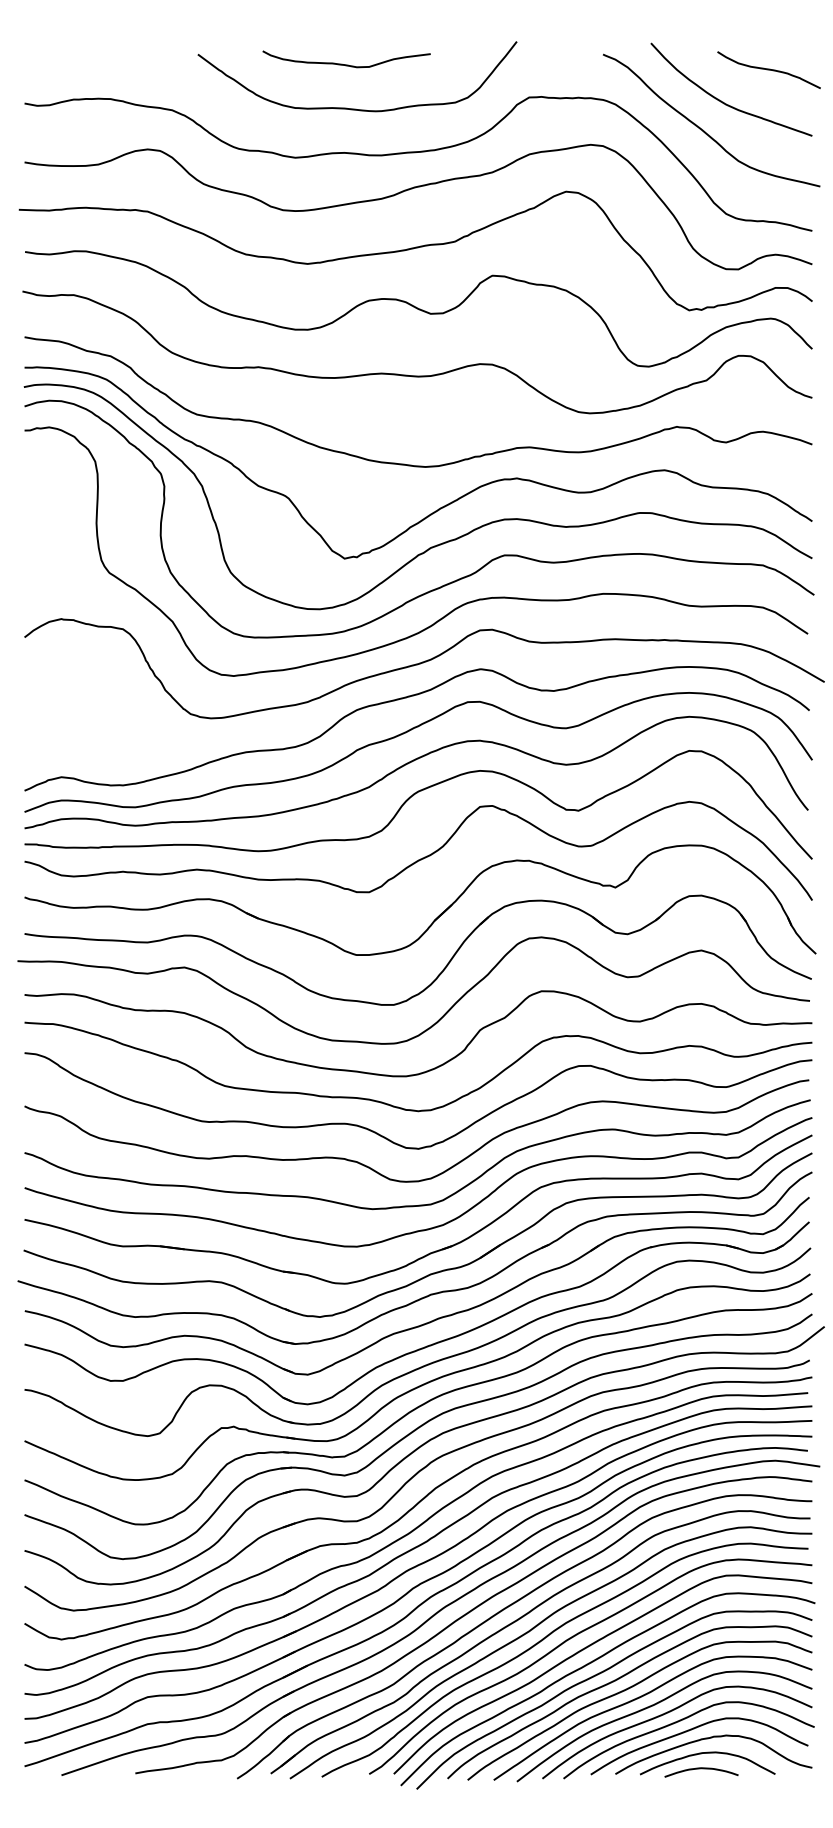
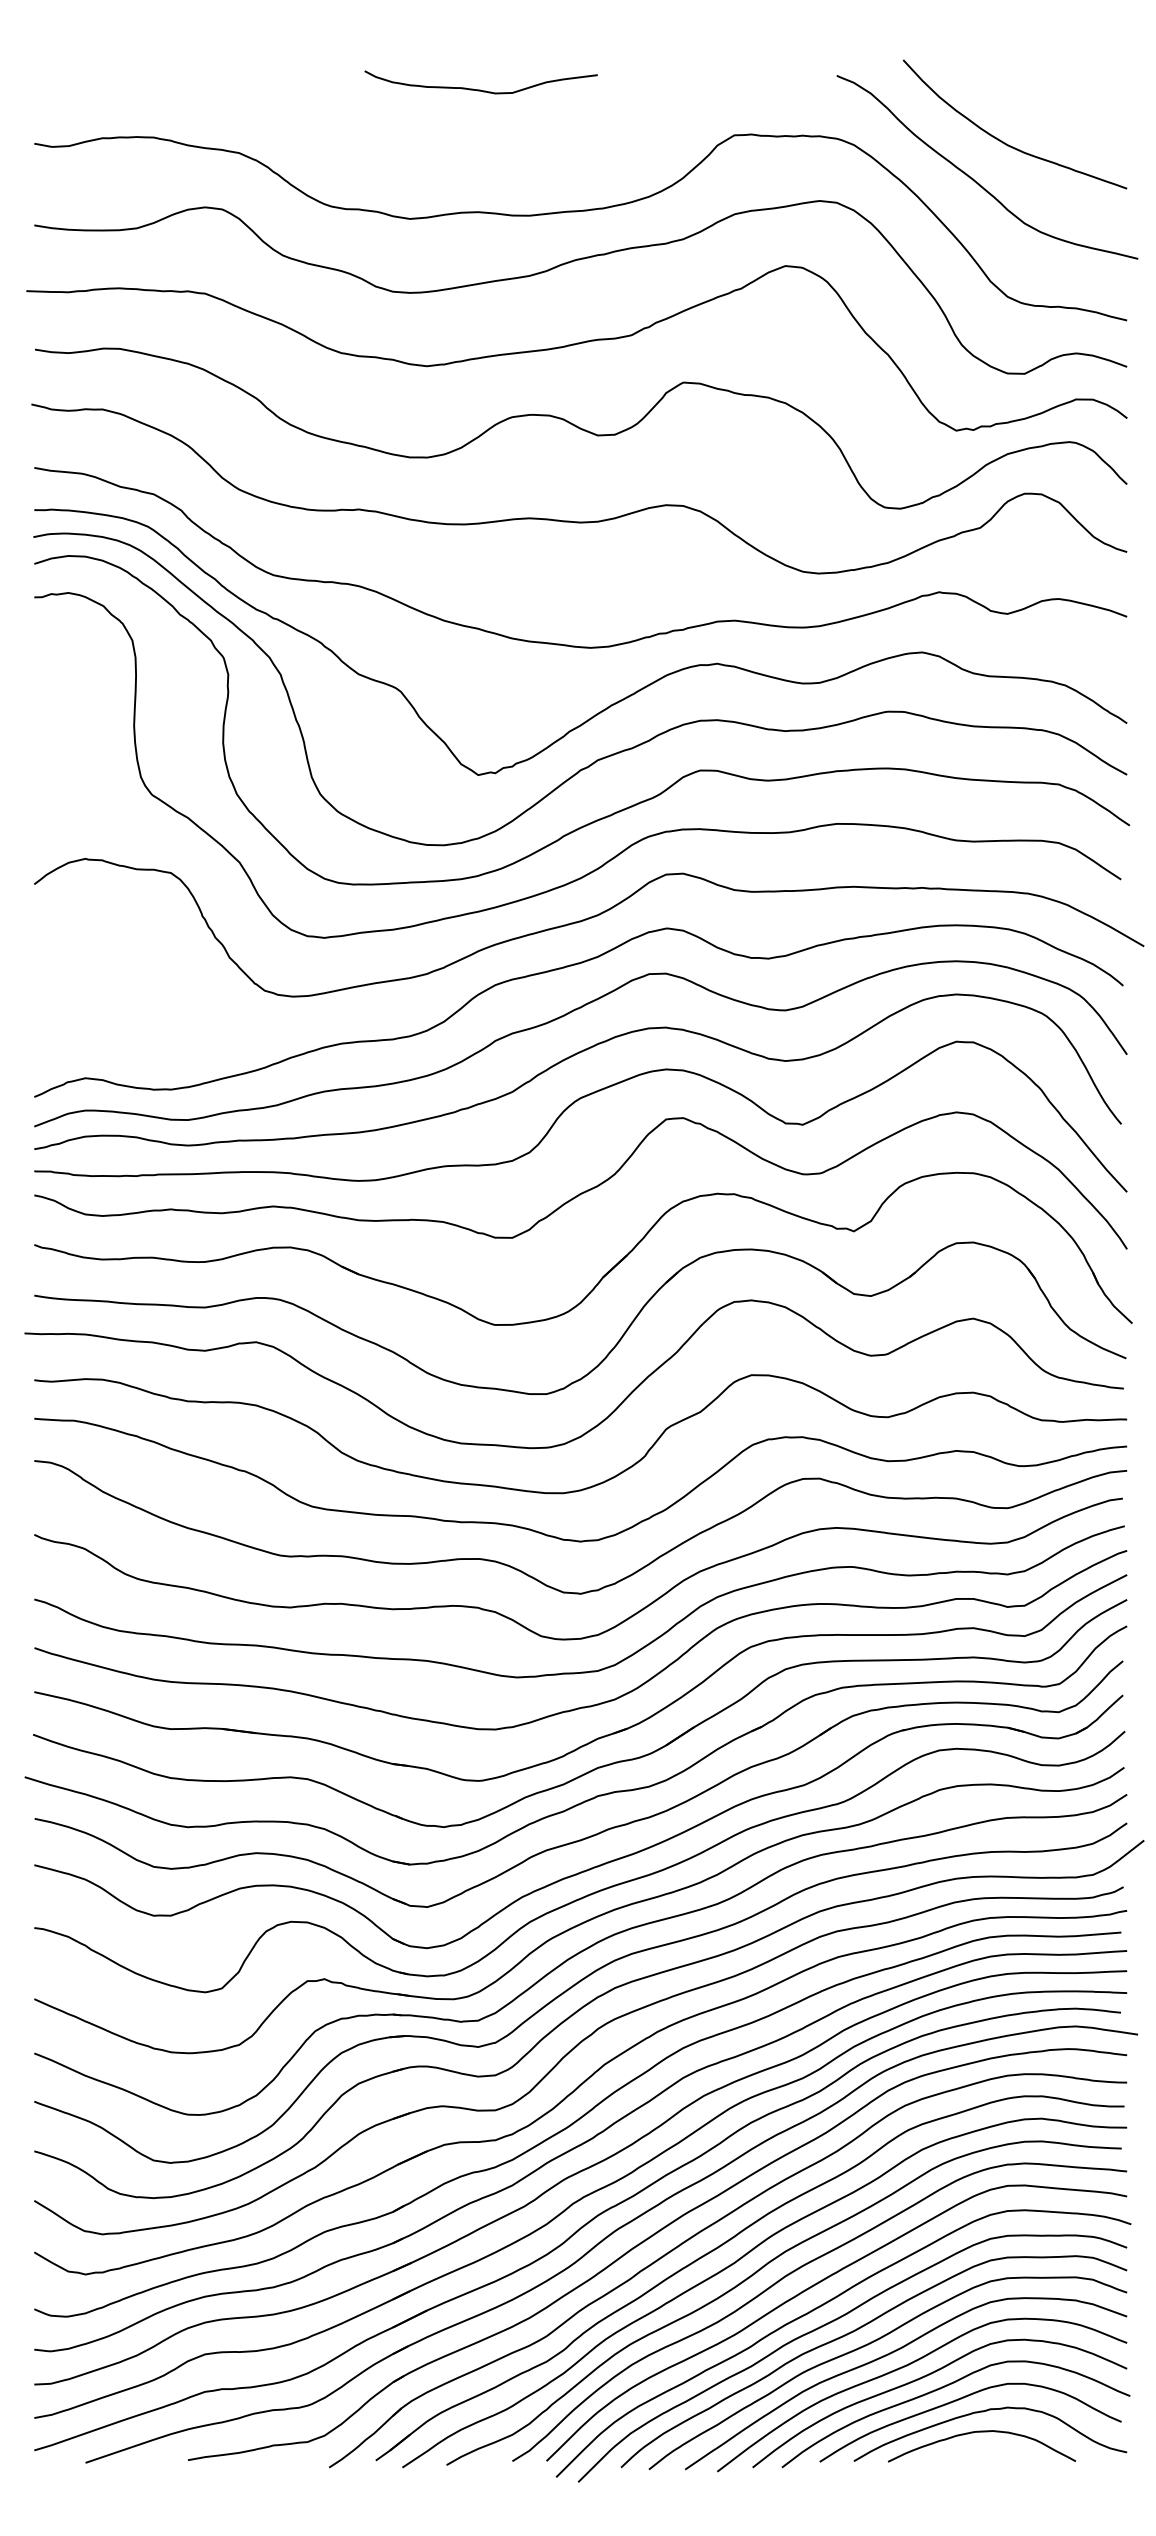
curve: (768, 69) -> (1066, 96), removed
curve: (356, 108) -> (494, 150), removed
curve: (701, 1769) -> (973, 2454), removed

